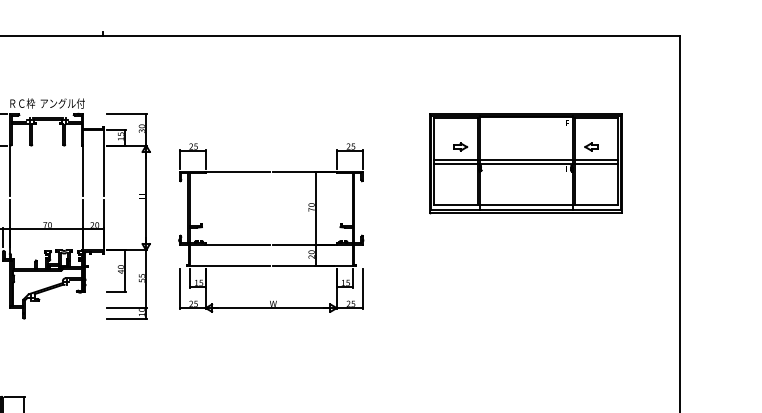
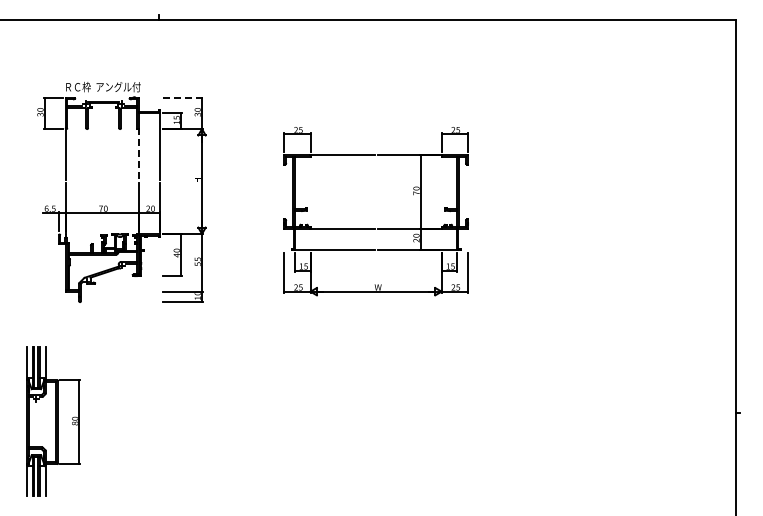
line: (127, 113) -> (183, 97), solid -> dashed
part: (525, 163) -> (581, 147), removed
line: (83, 170) -> (139, 154), solid -> dashed
part: (270, 244) -> (375, 228), moved

